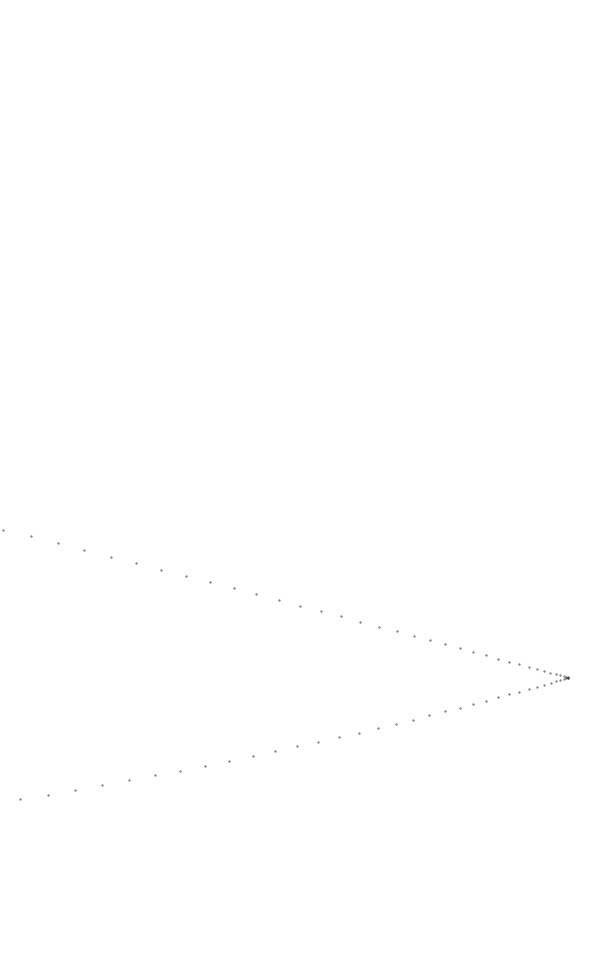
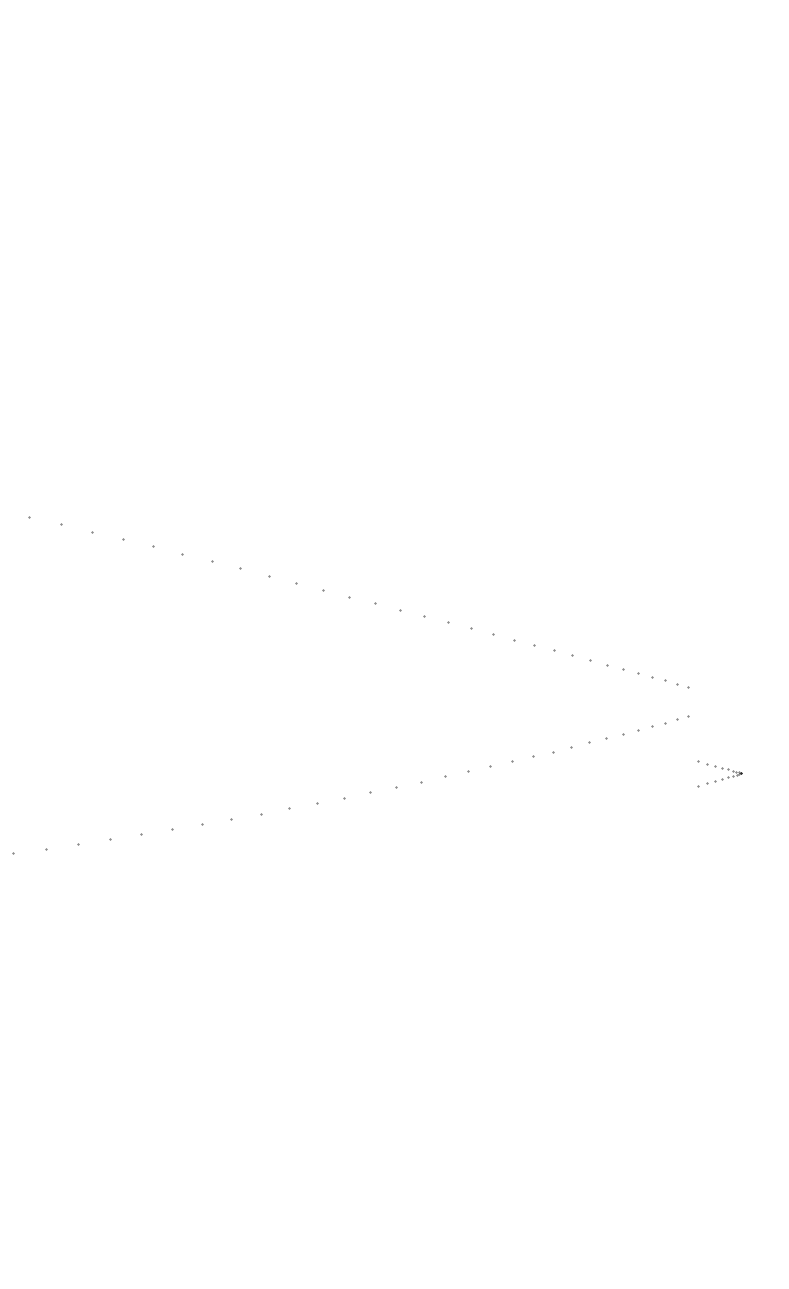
part: (548, 677) -> (719, 773), moved

